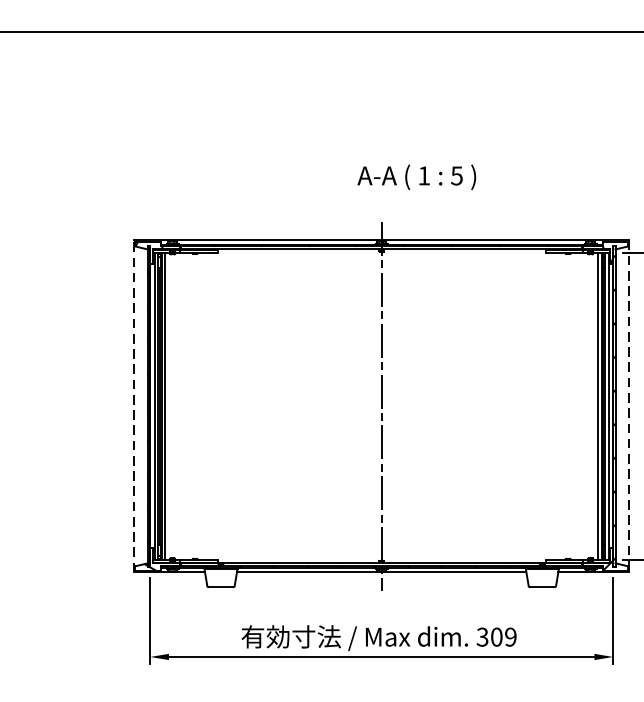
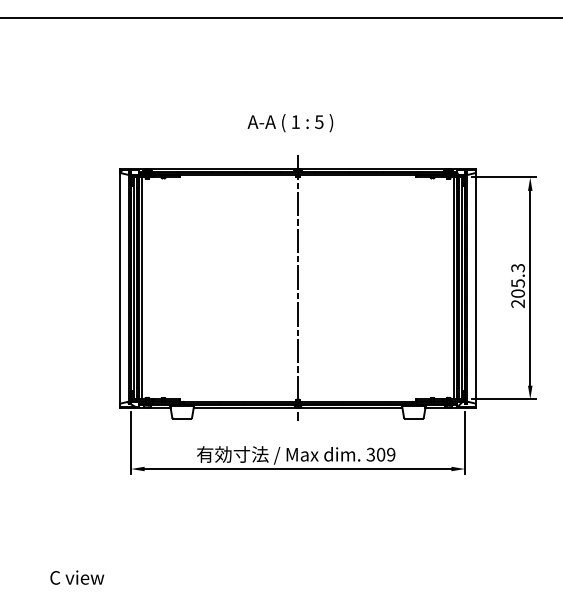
text: (416, 177) -> (290, 123), moved
line: (134, 406) -> (119, 288), dashed -> solid
line: (629, 406) -> (476, 288), dashed -> solid

